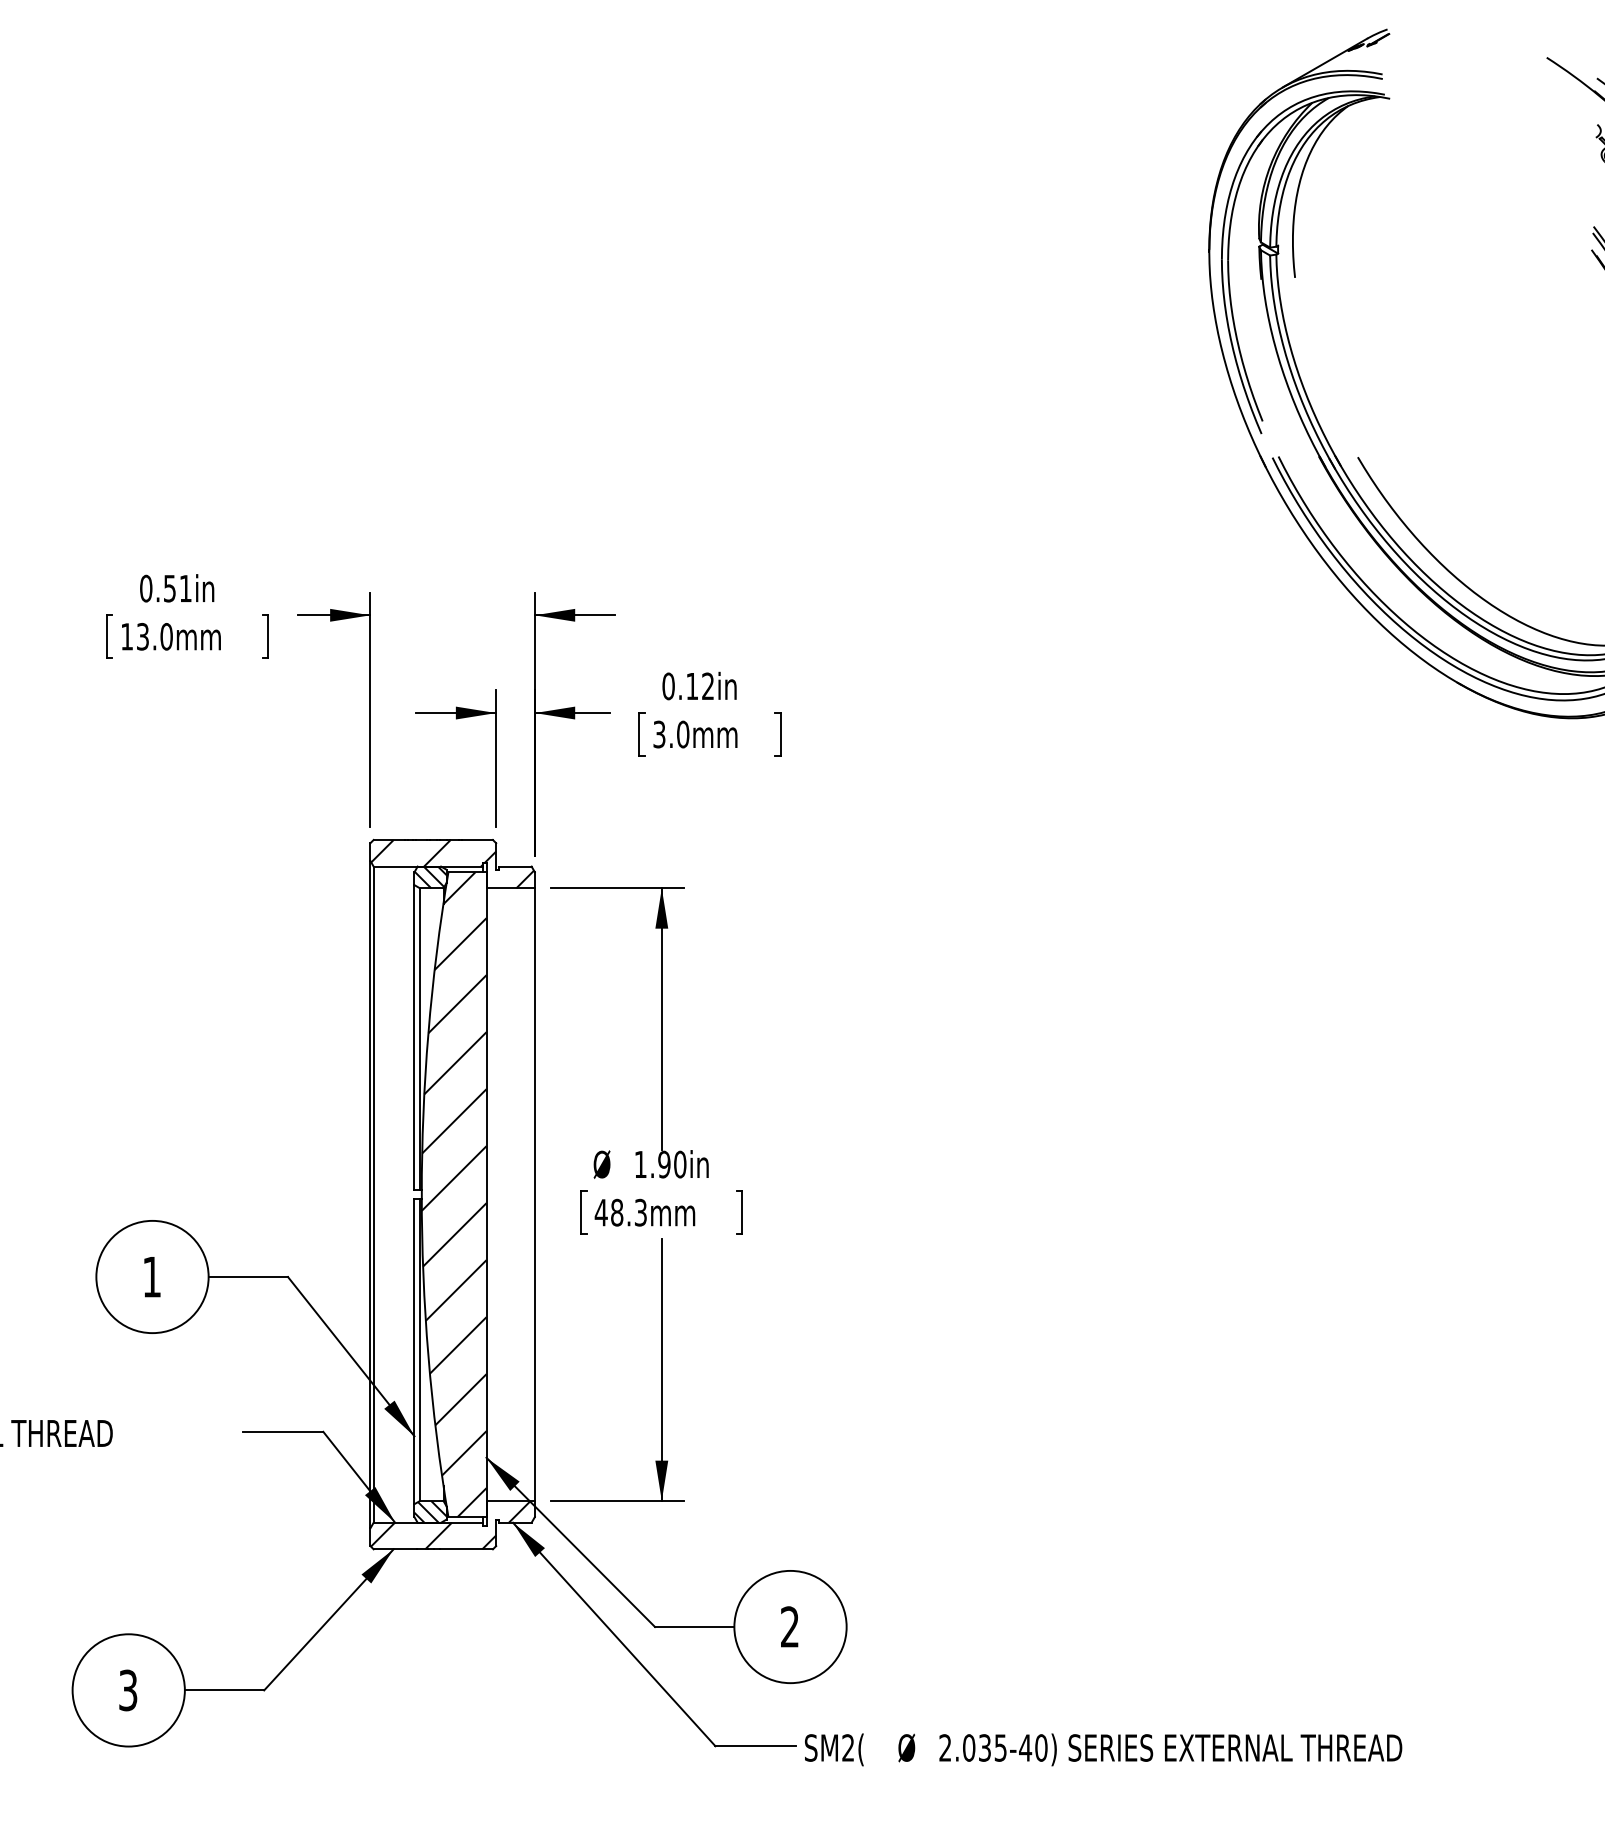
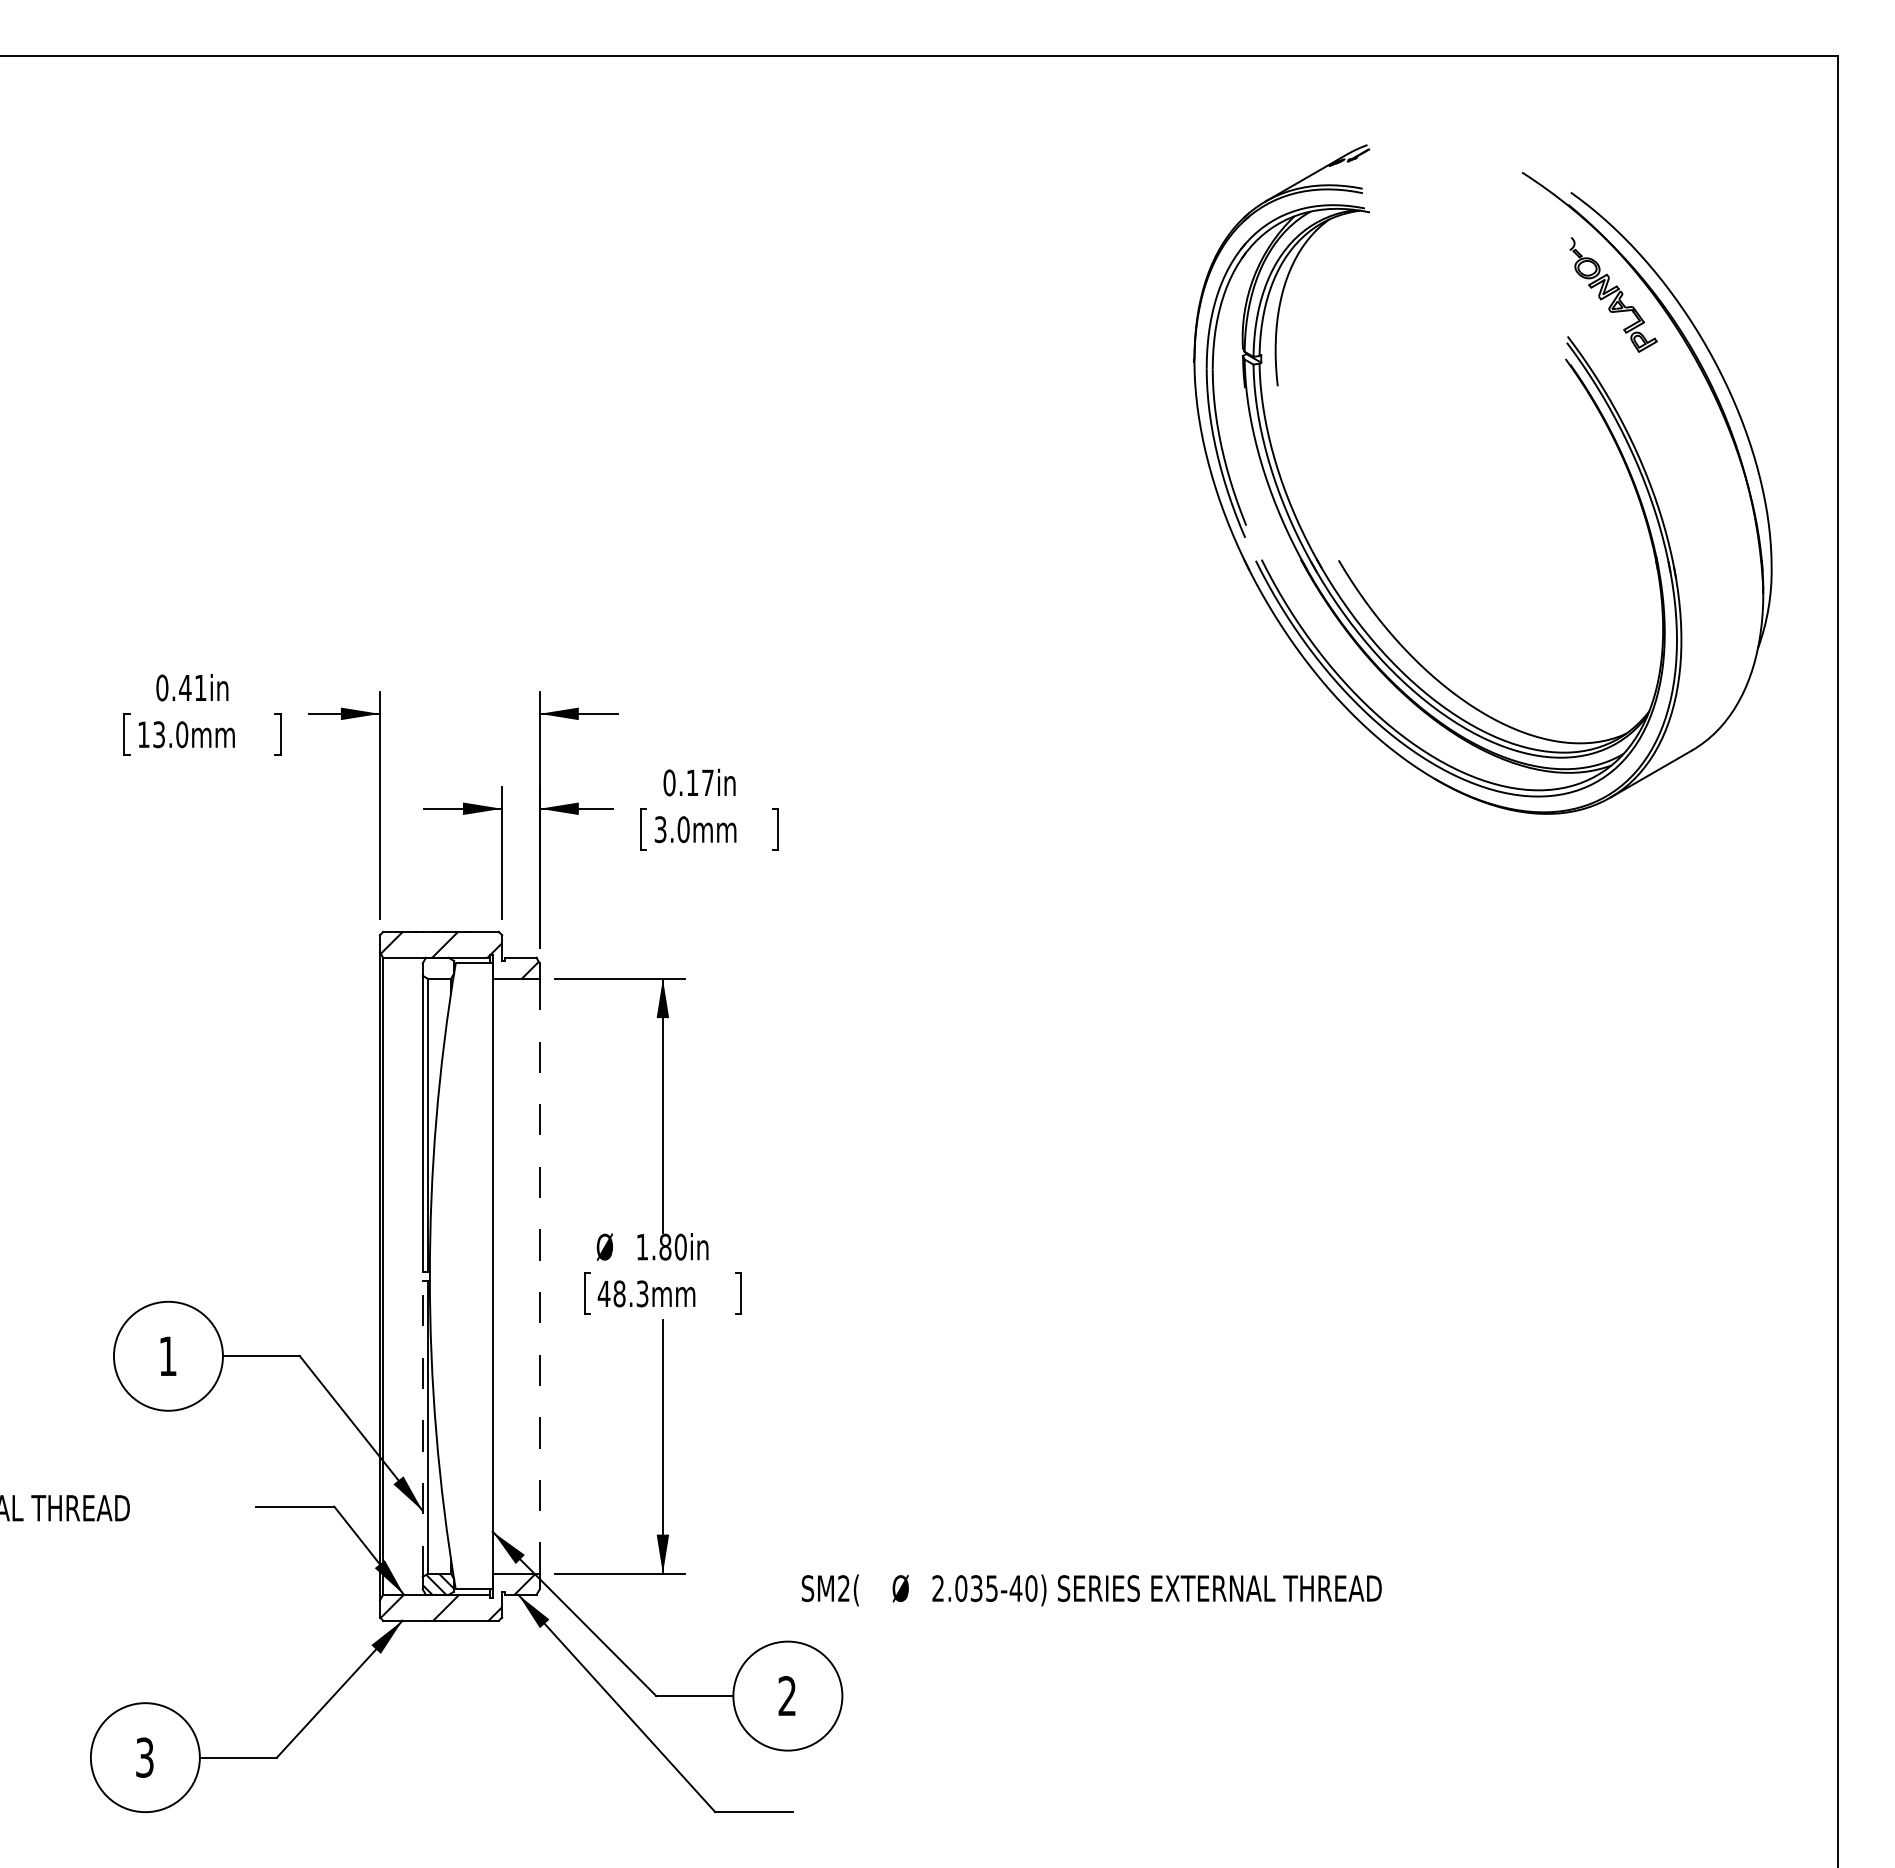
text: (170, 589) -> (185, 688), 0.51in -> 0.41in
text: (707, 685) -> (707, 782), 0.12in -> 0.17in
hatch: (430, 876) -> (438, 967), removed
text: (664, 1163) -> (665, 1246), 1.90in -> 1.80in
line: (534, 1193) -> (539, 1275), solid -> dashed
hatch: (453, 1194) -> (460, 1276), removed
line: (414, 1351) -> (422, 1428), solid -> dashed
text: (1103, 1749) -> (1091, 1590), moved

